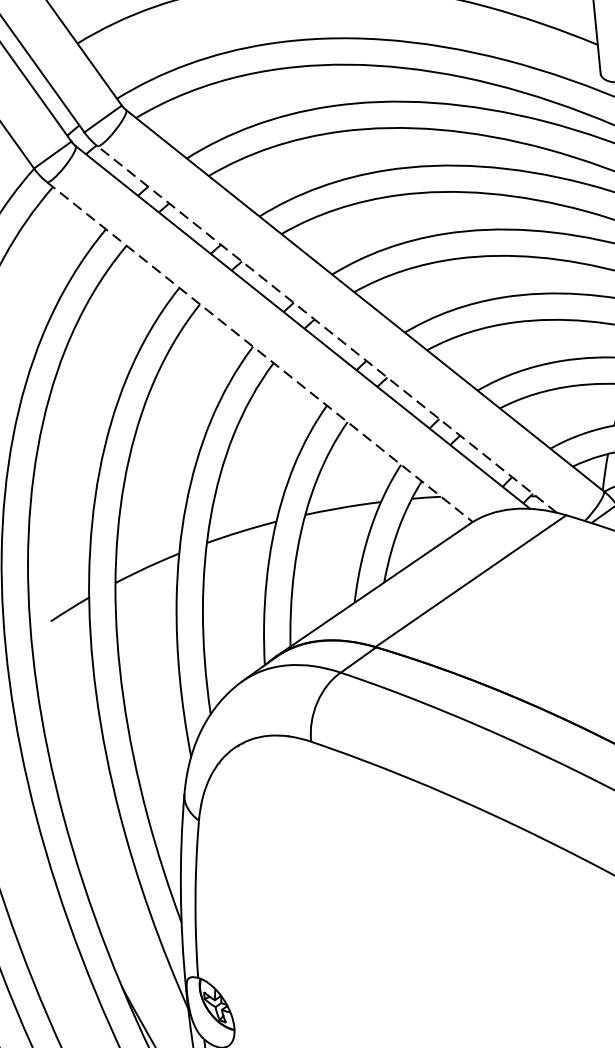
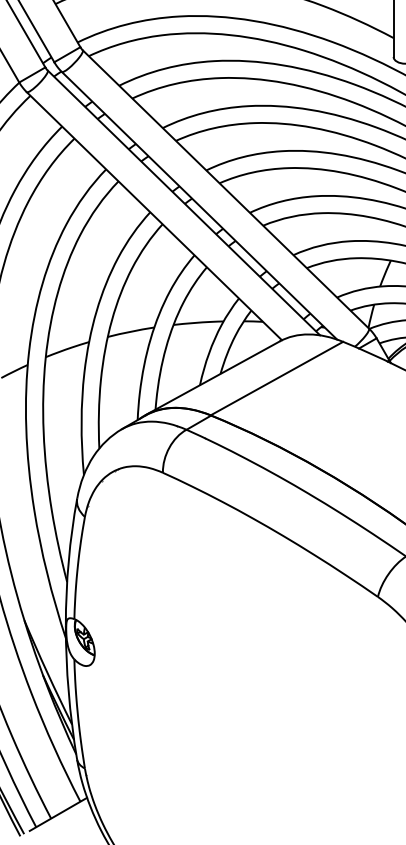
line: (327, 328) -> (199, 205), dashed -> solid
line: (260, 352) -> (154, 216), dashed -> solid

